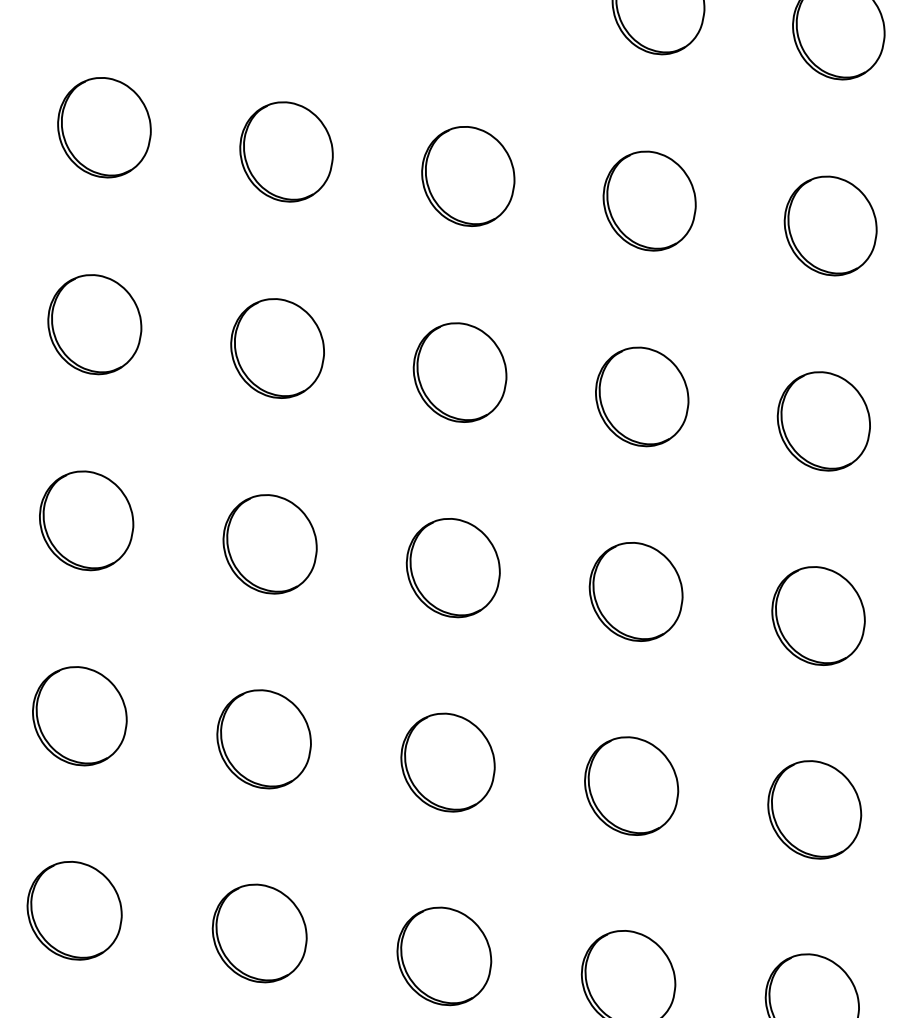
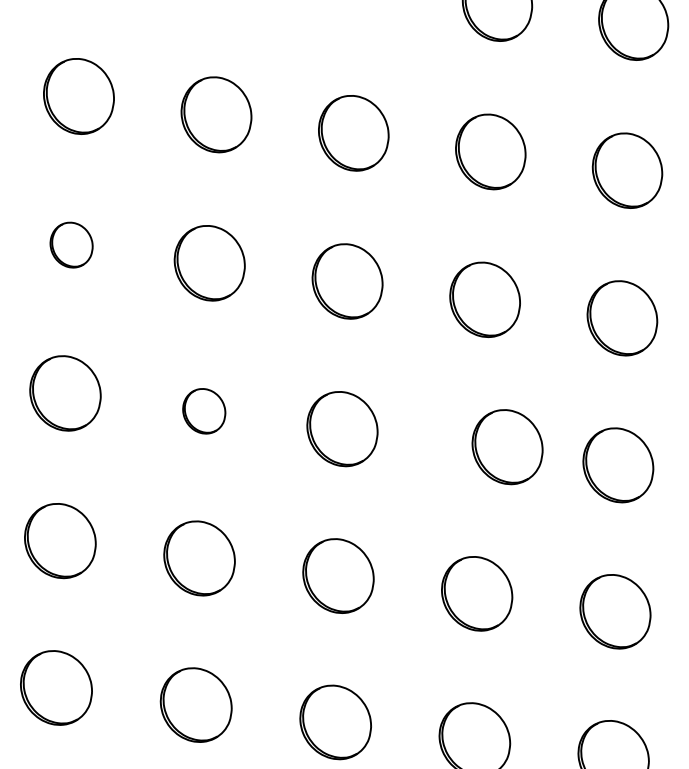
part: (94, 323) -> (71, 244), size x0.6
part: (270, 544) -> (204, 411), size x0.6
part: (636, 592) -> (507, 447), moved

